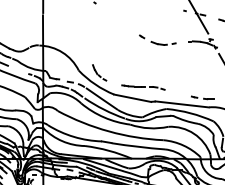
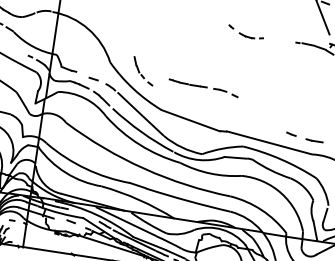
part: (157, 39) -> (245, 31), size x0.6
part: (143, 87) -> (203, 88), moved

